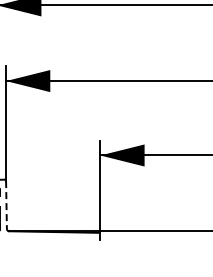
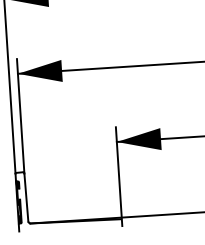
line: (6, 205) -> (26, 197), dashed -> solid

